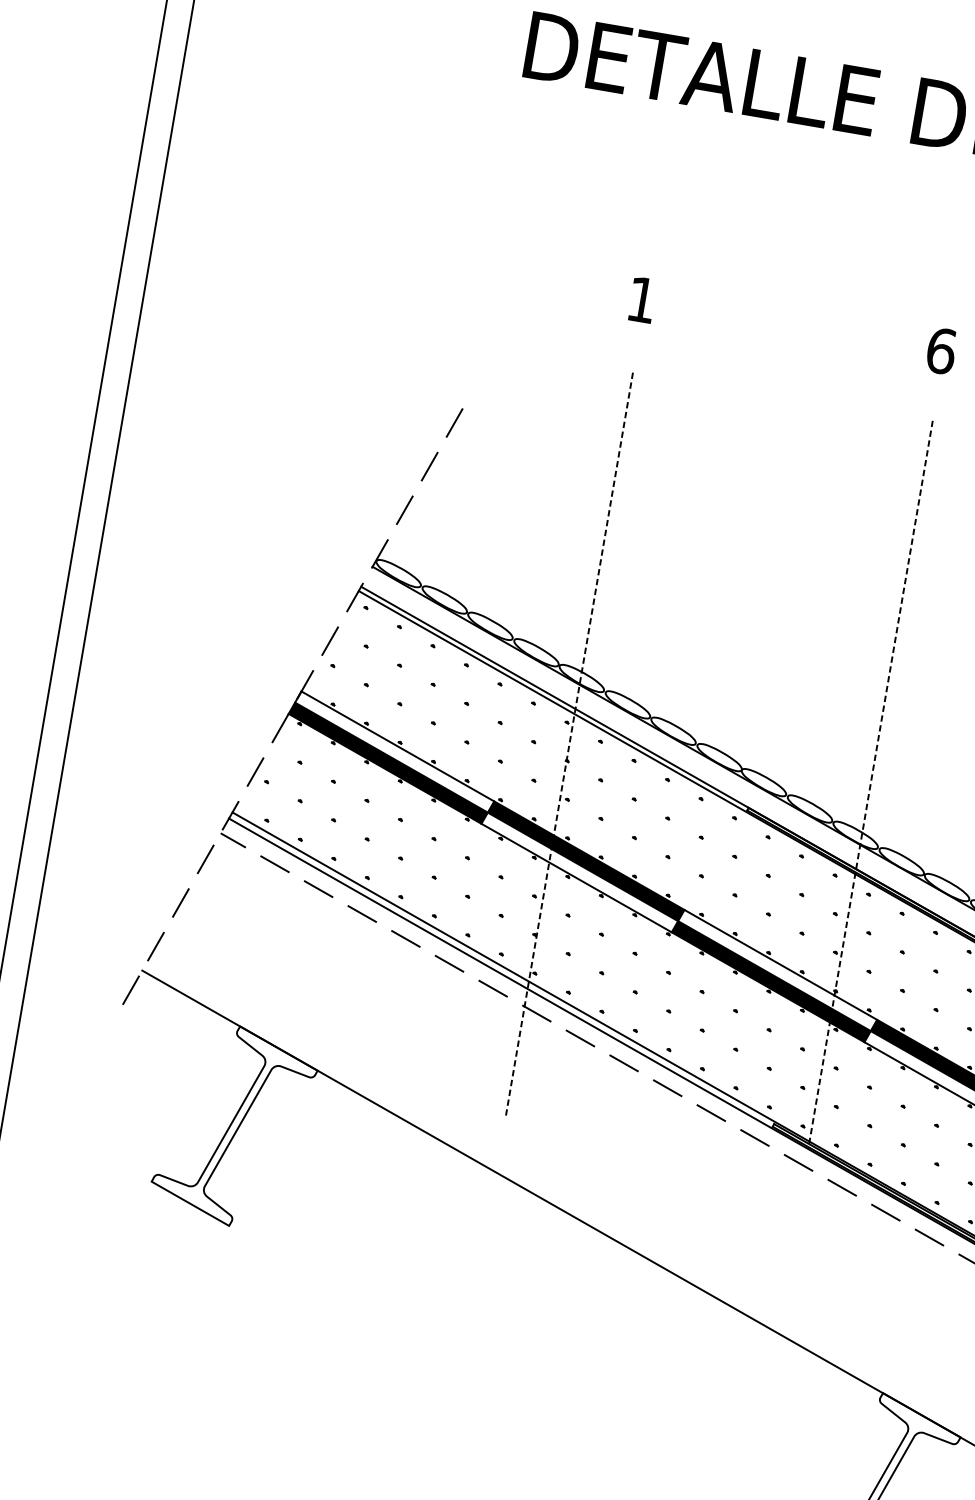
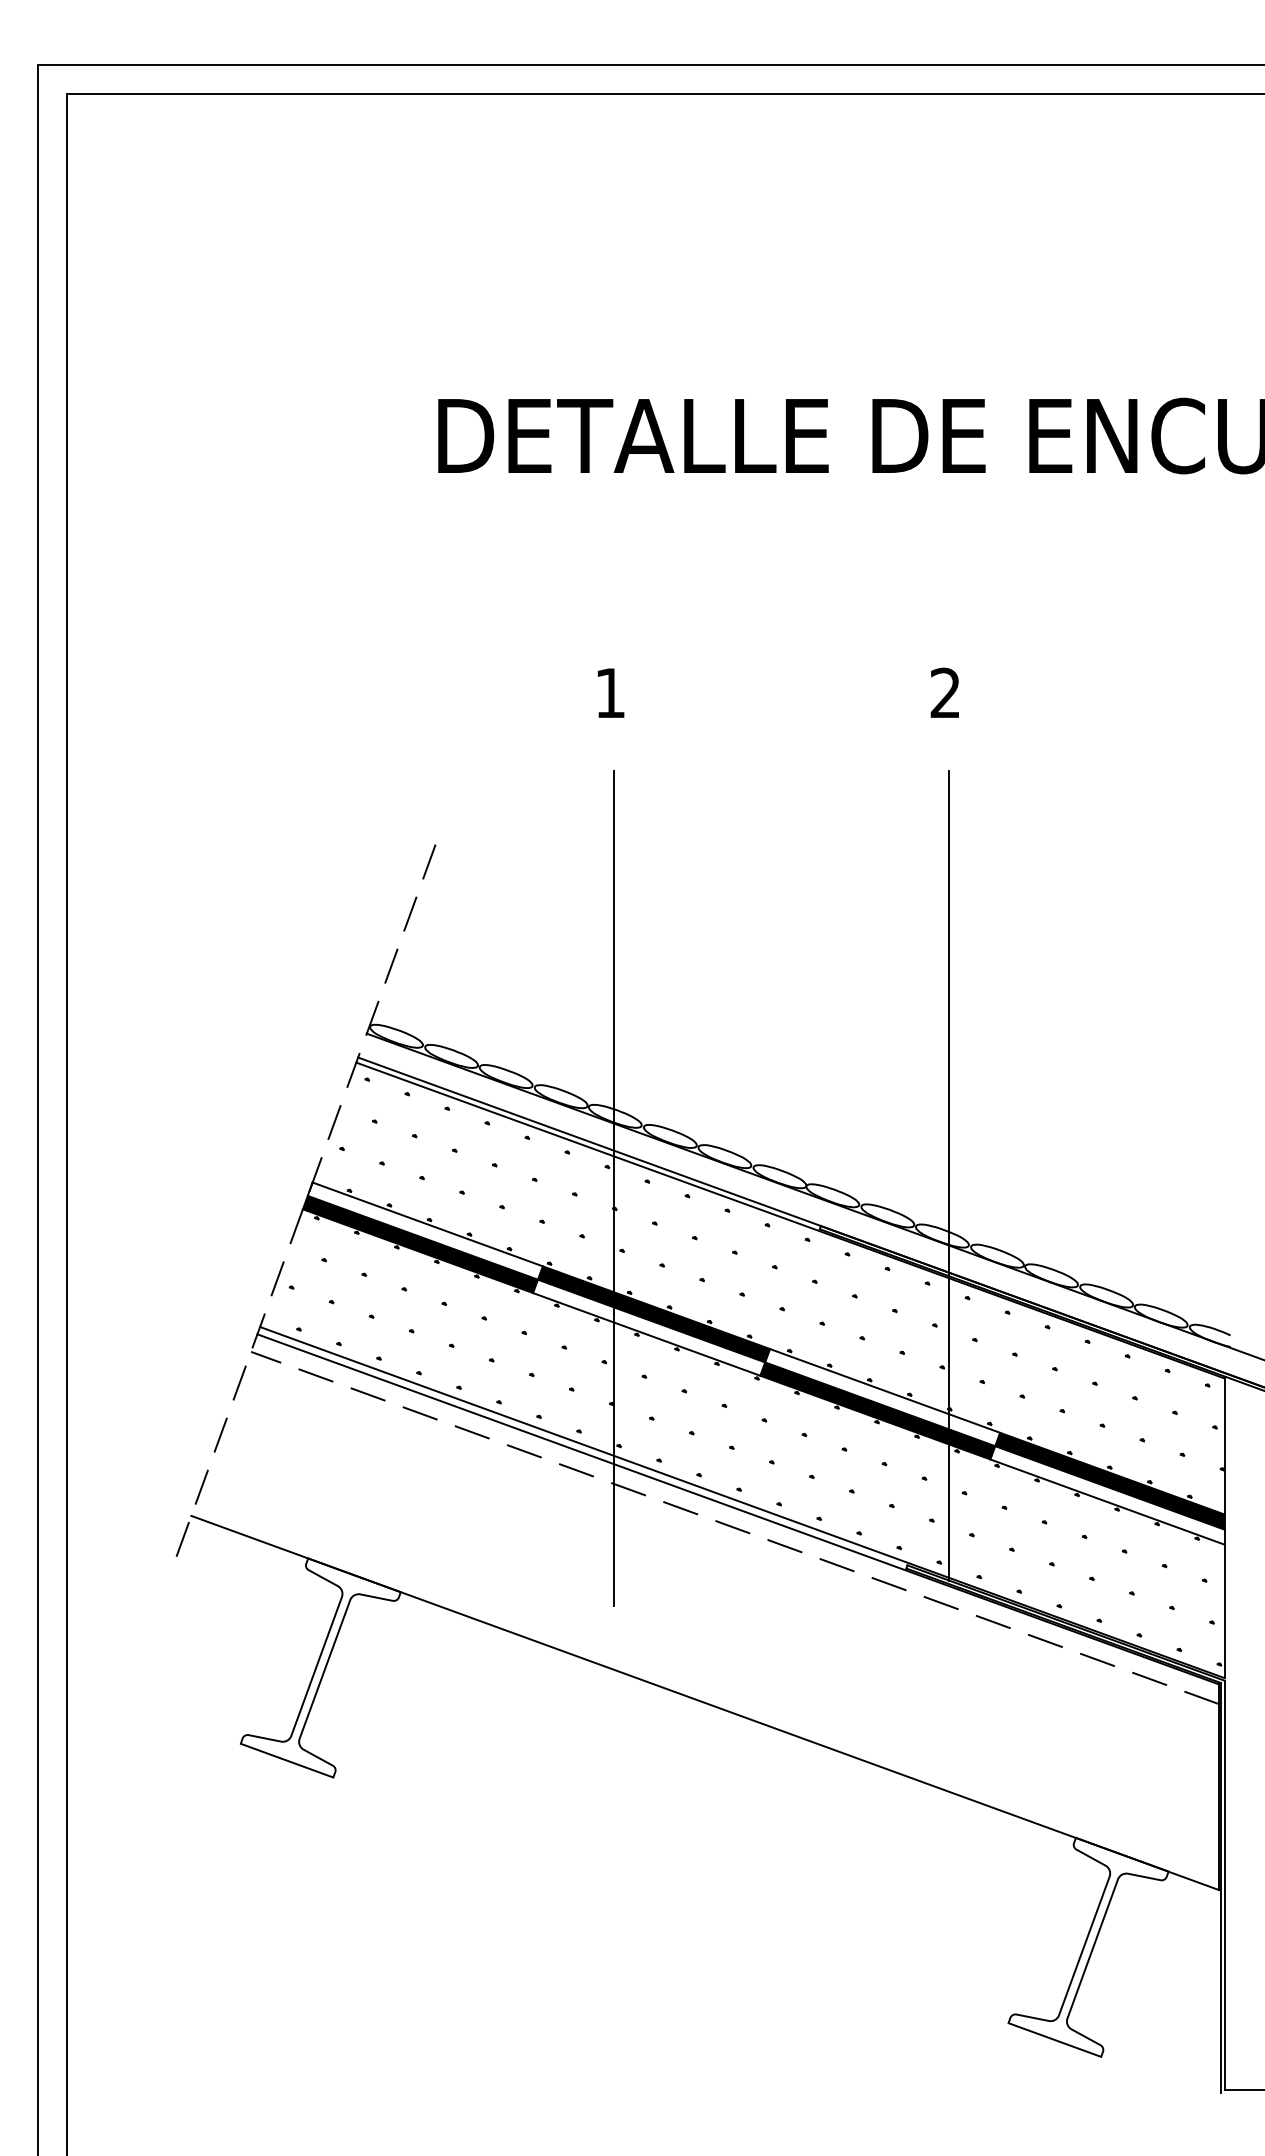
text: (941, 350) -> (945, 692), 6 -> 2
line: (570, 742) -> (614, 1188), dashed -> solid
line: (871, 782) -> (949, 1175), dashed -> solid

